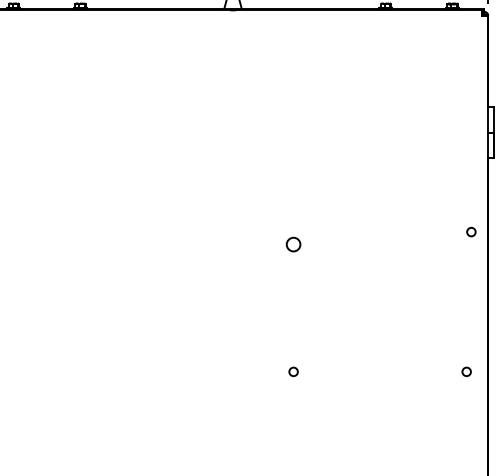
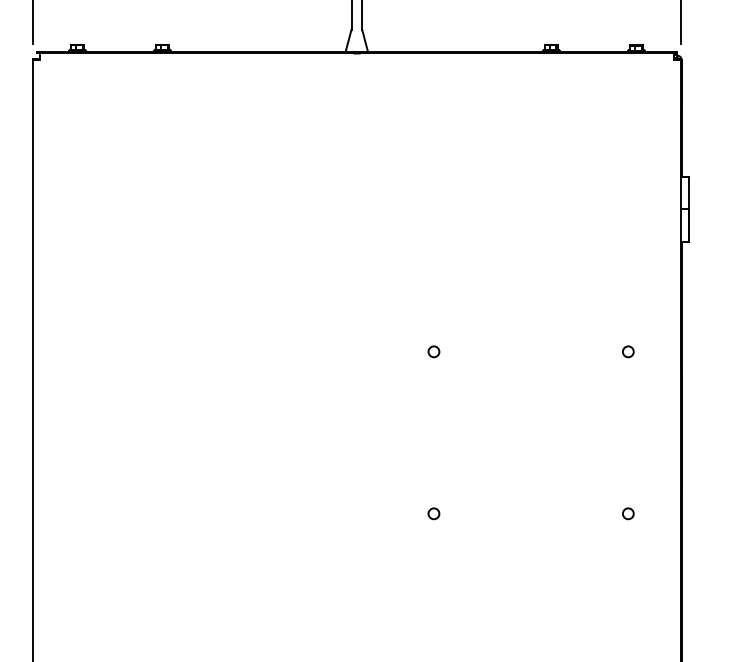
circle: (471, 231) -> (628, 351), moved
circle: (293, 244) -> (433, 351), size x0.62
circle: (466, 371) -> (628, 513), moved

